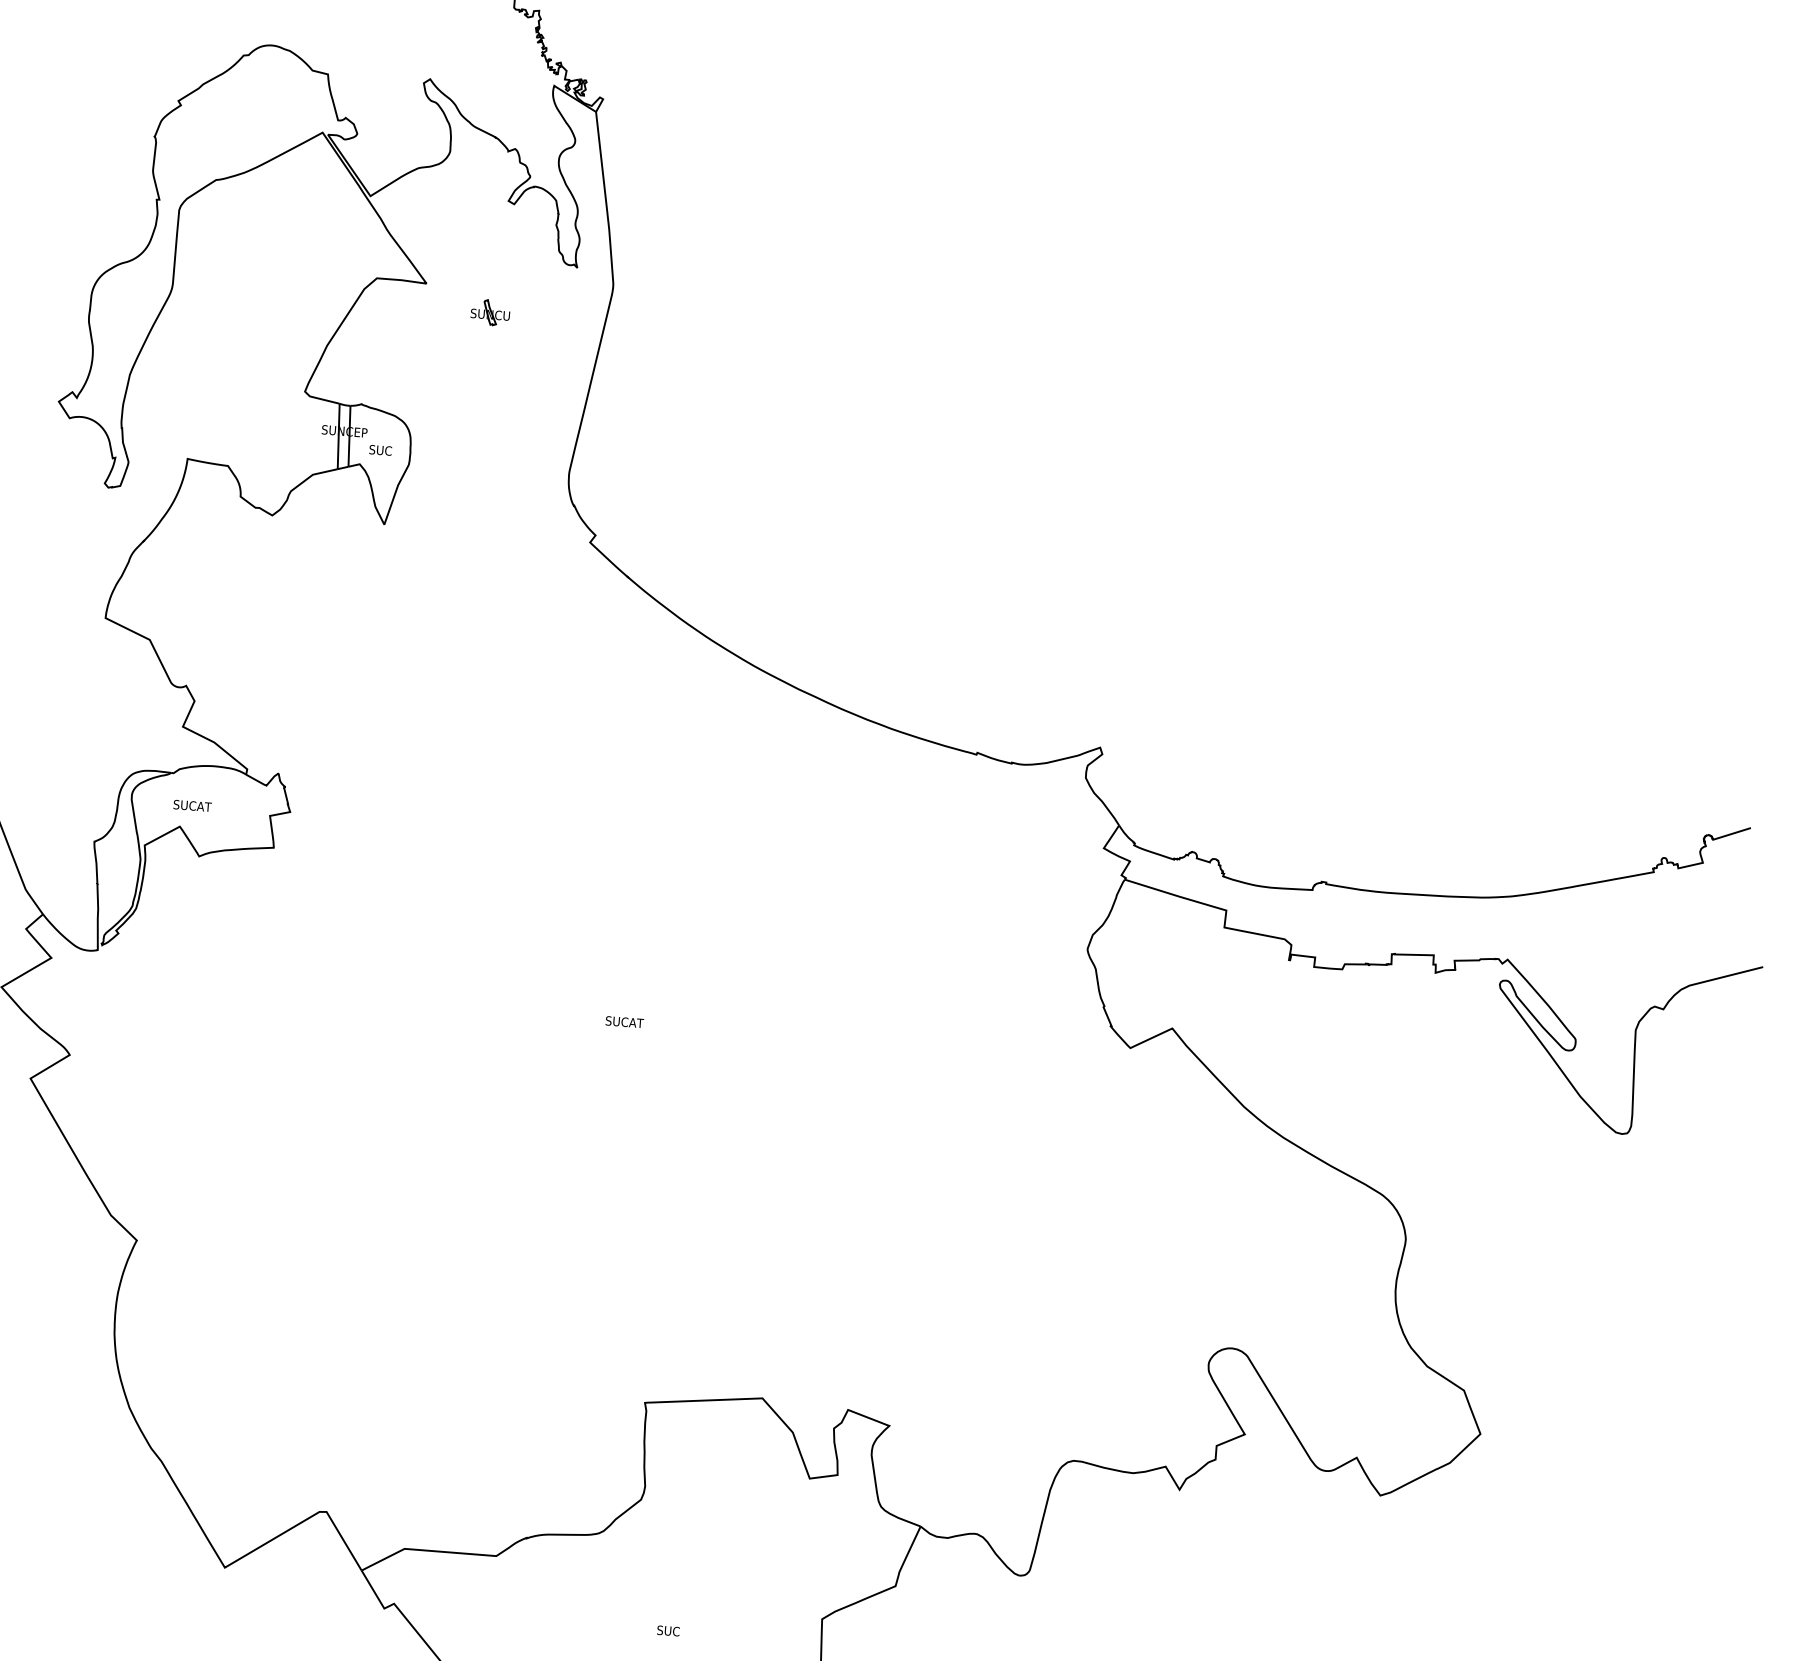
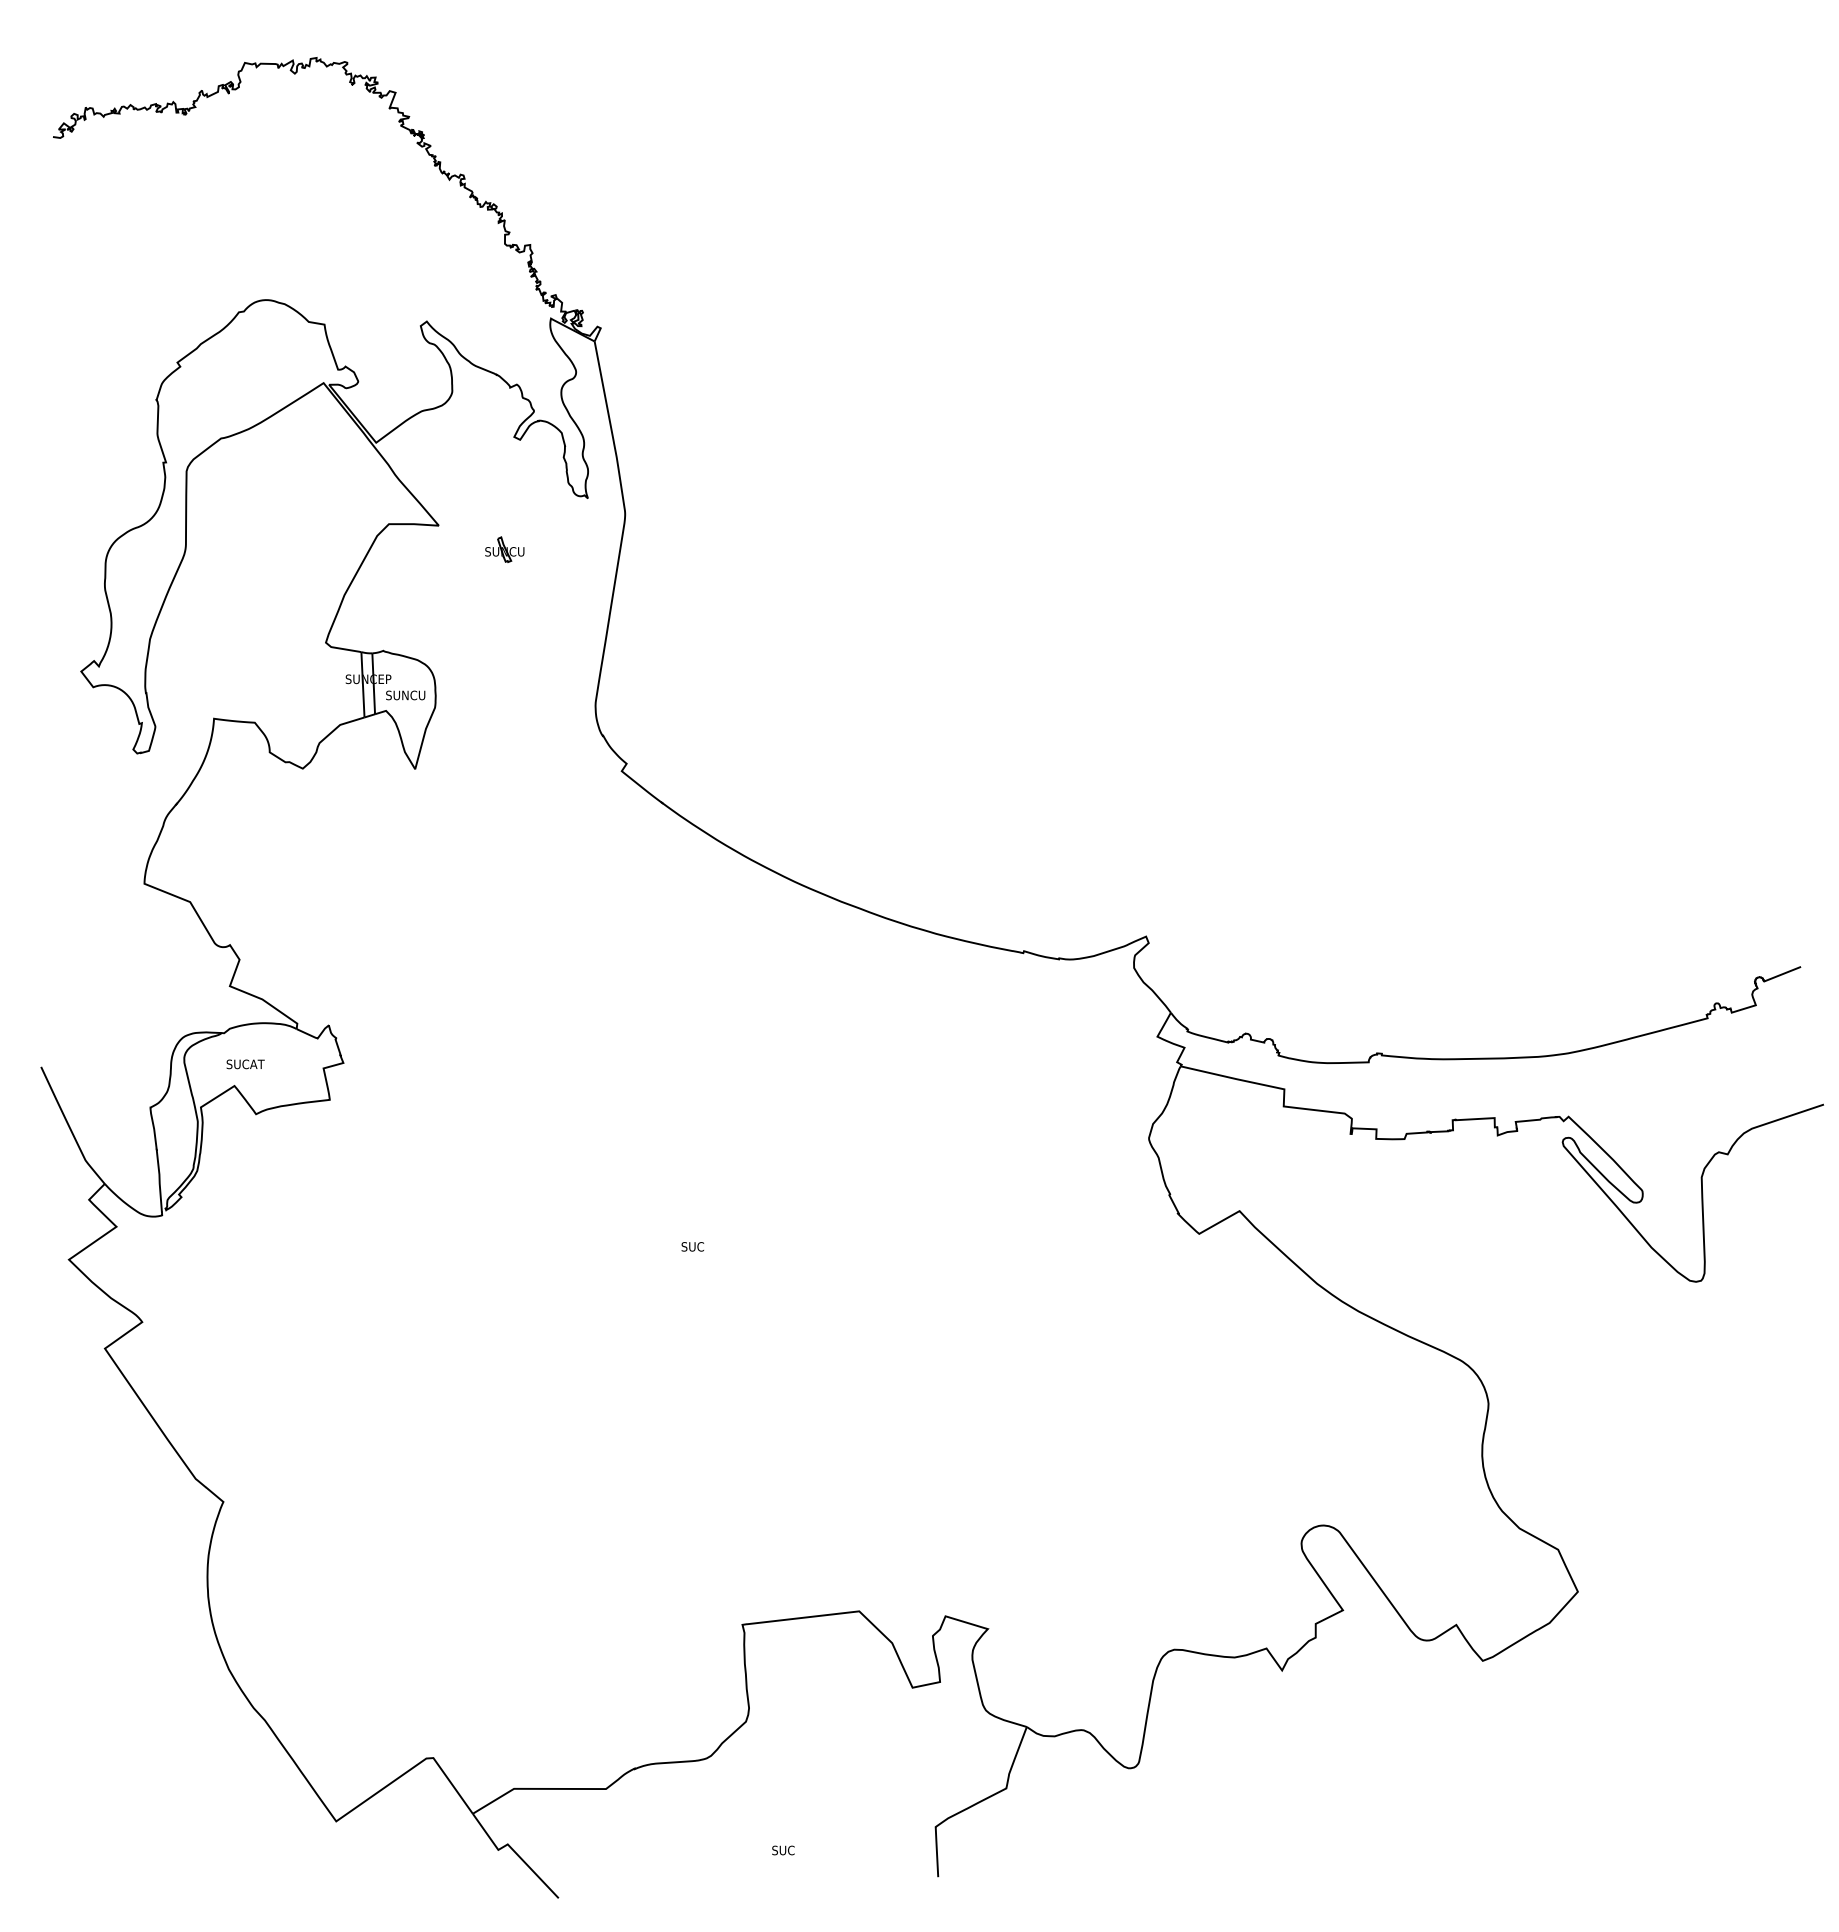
text: (380, 450) -> (405, 695), SUC -> SUNCU
text: (625, 1021) -> (693, 1246), SUCAT -> SUC

